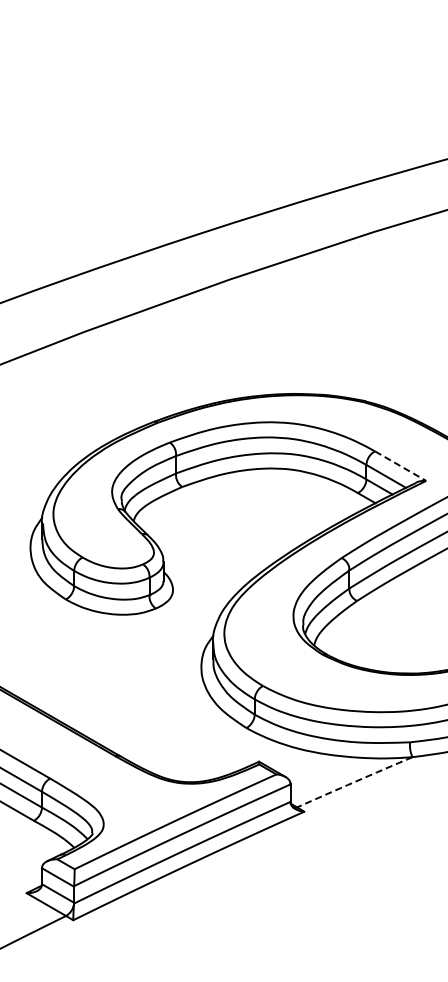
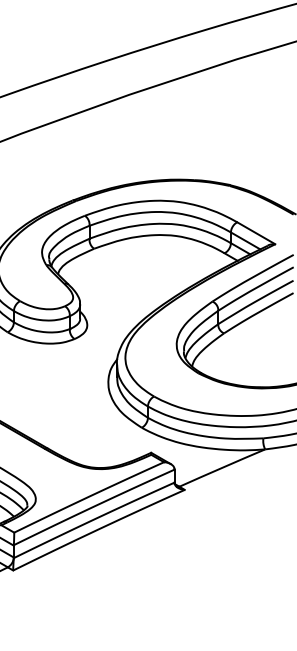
line: (401, 466) -> (256, 233), dashed -> solid
arc: (354, 782) -> (222, 468), dashed -> solid

